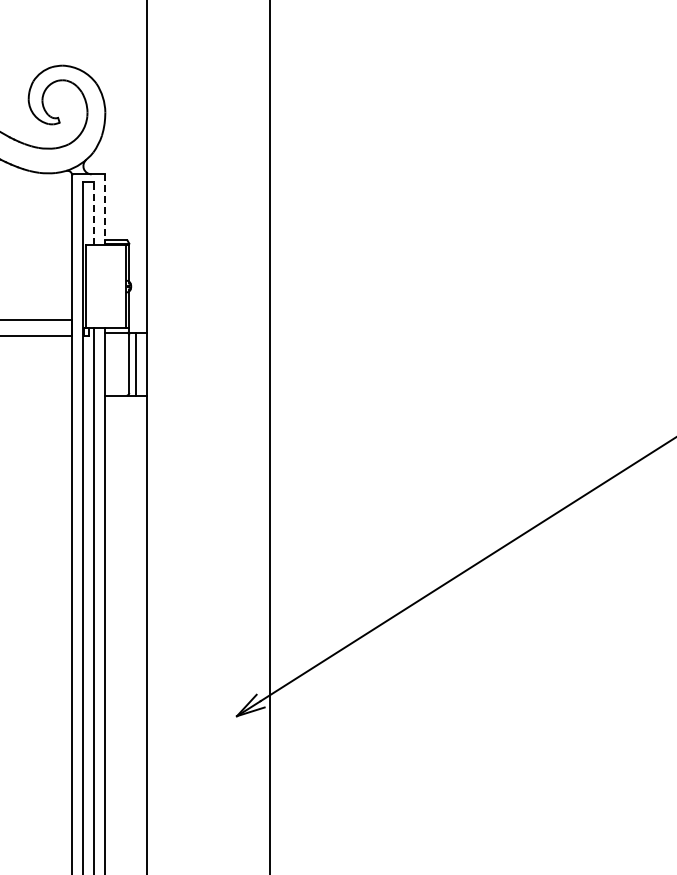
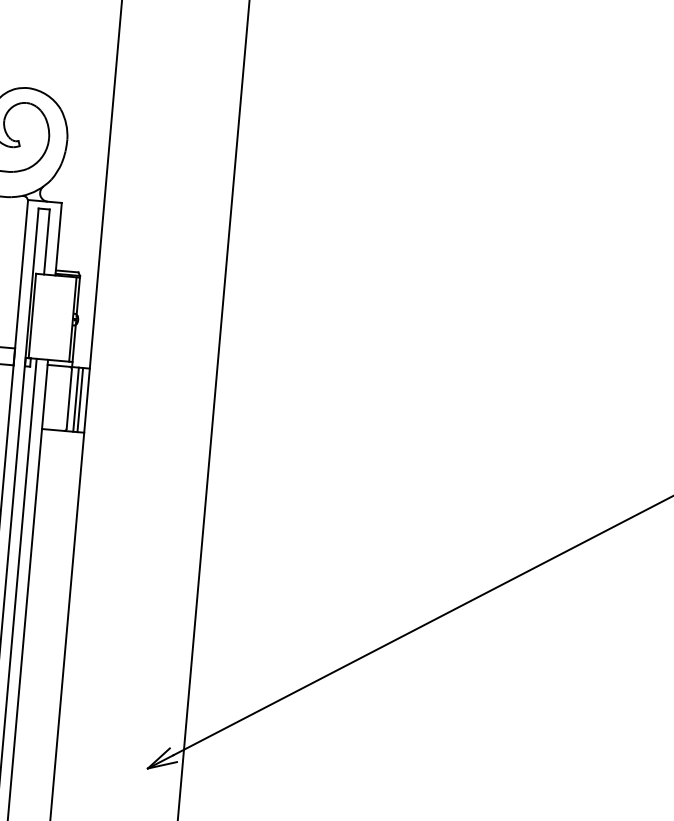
line: (105, 210) -> (58, 239), dashed -> solid
line: (94, 213) -> (47, 242), dashed -> solid
line: (140, 363) -> (80, 399), added

